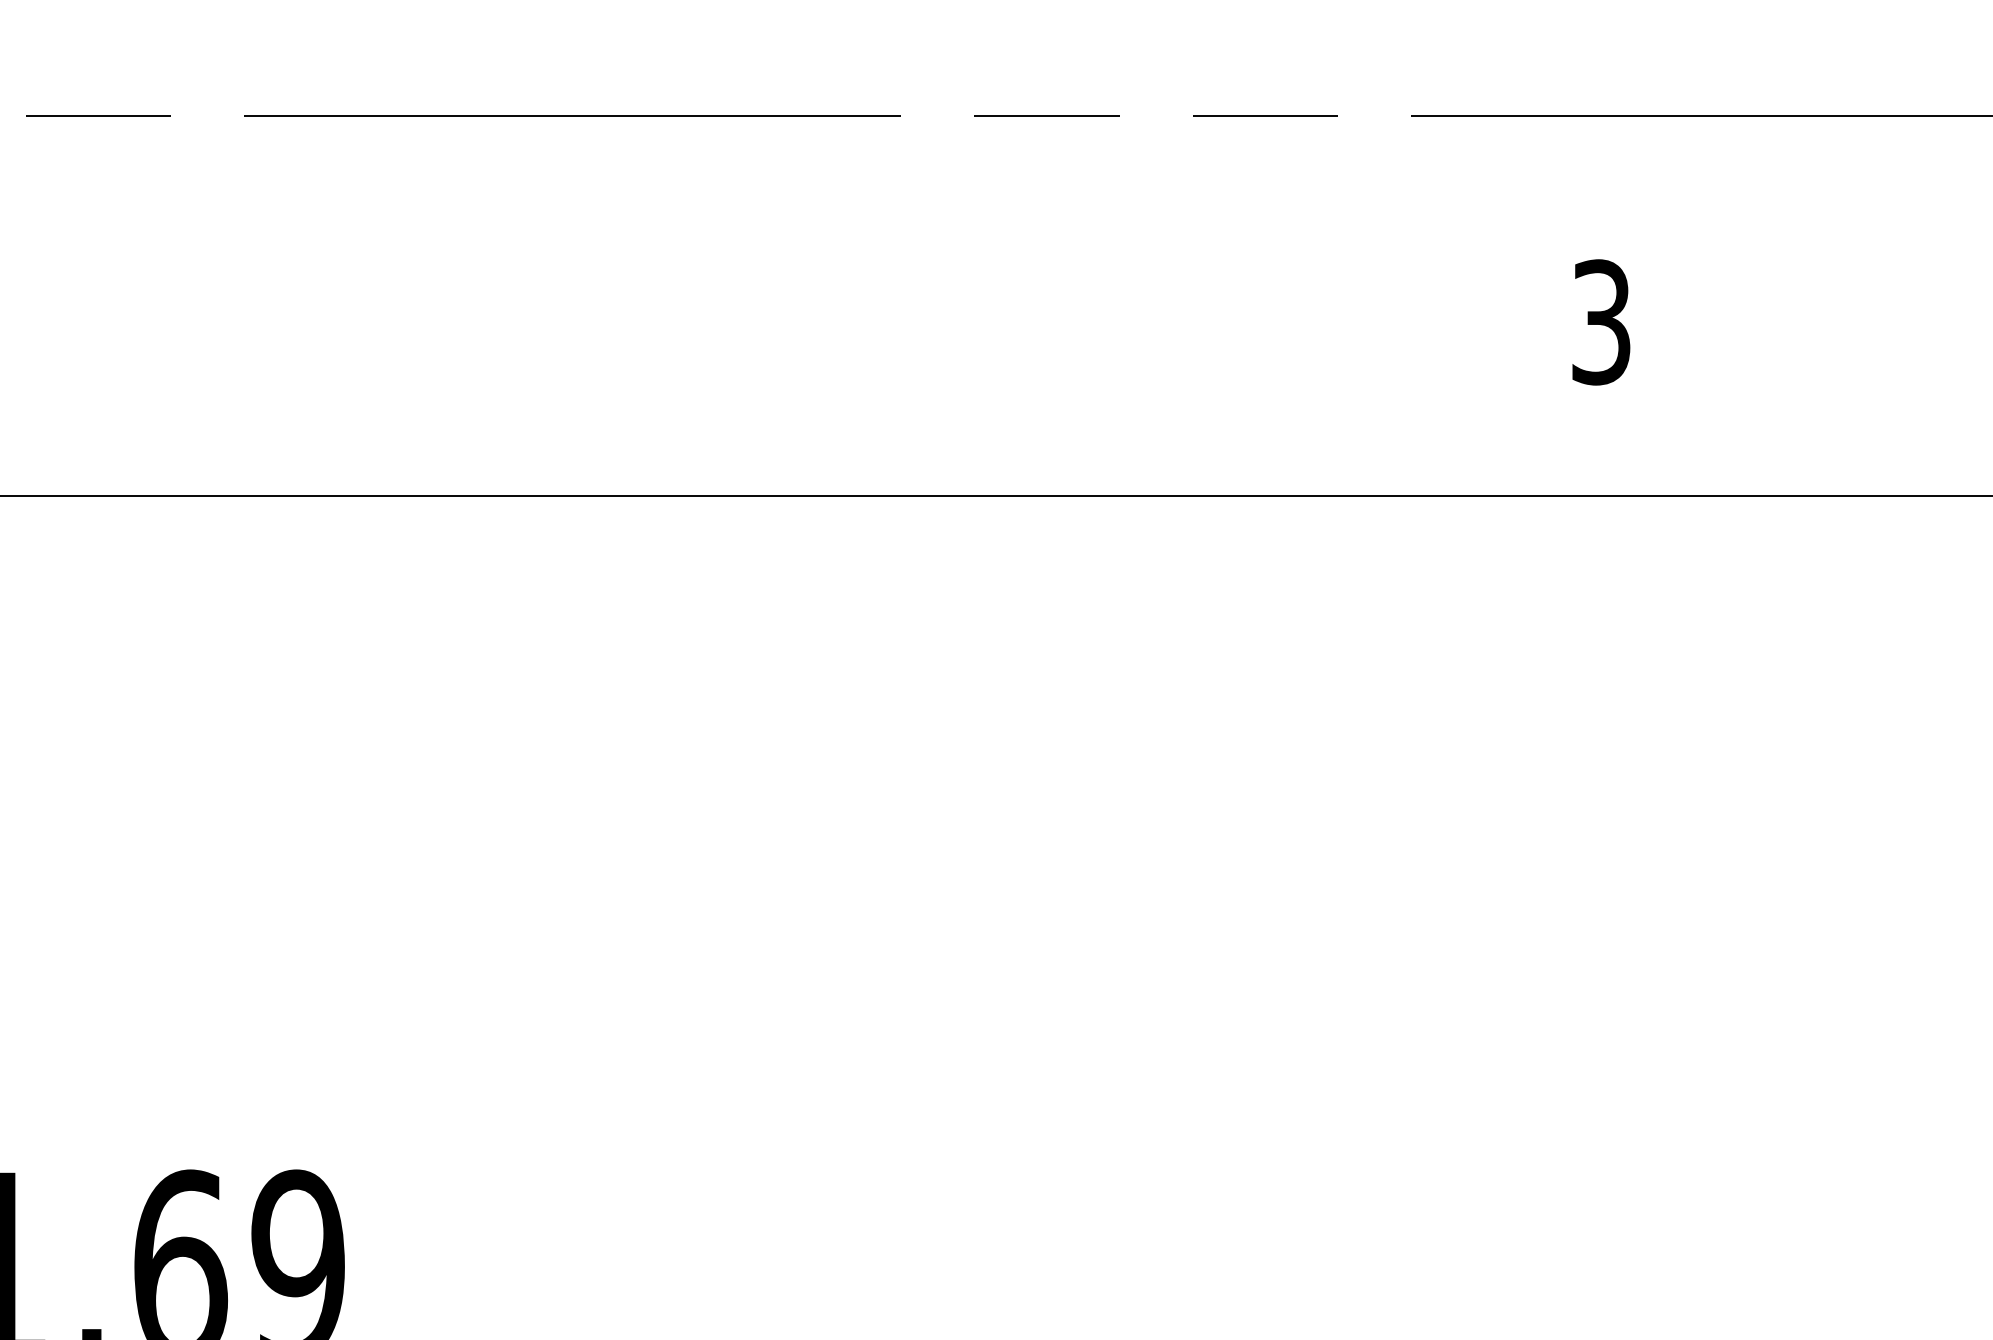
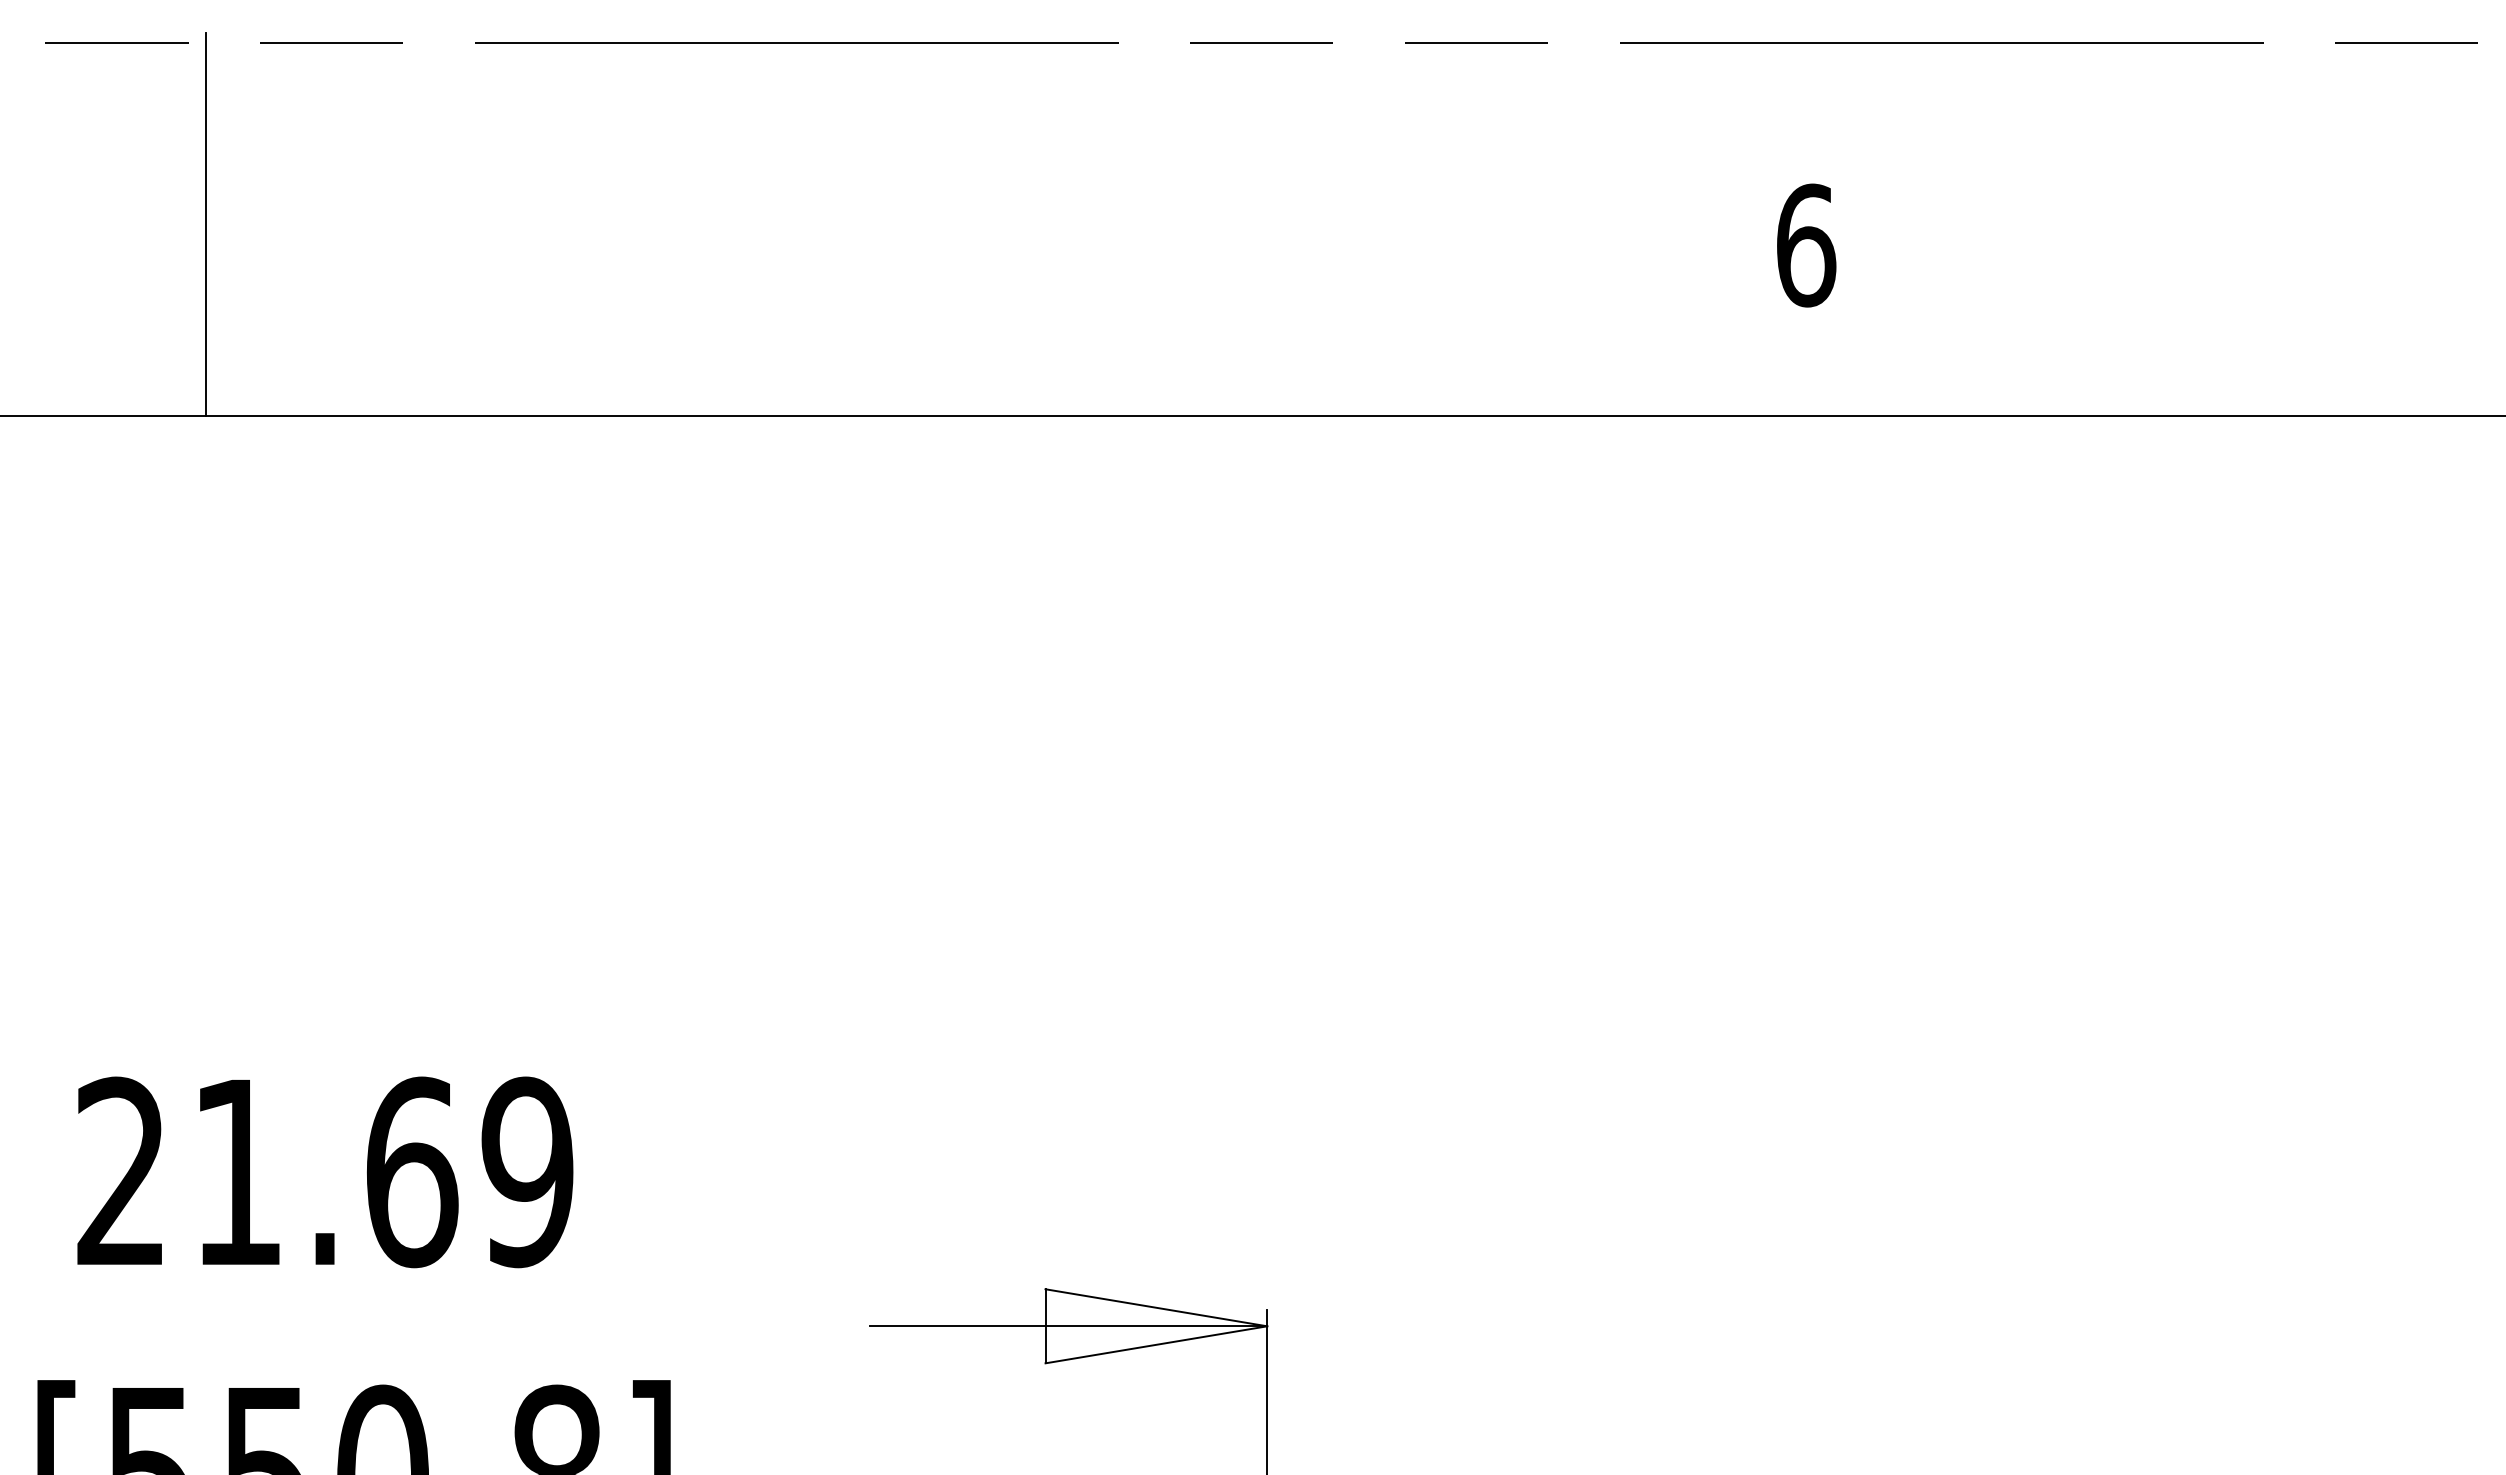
text: (1601, 322) -> (1806, 245), 3 -> 6

